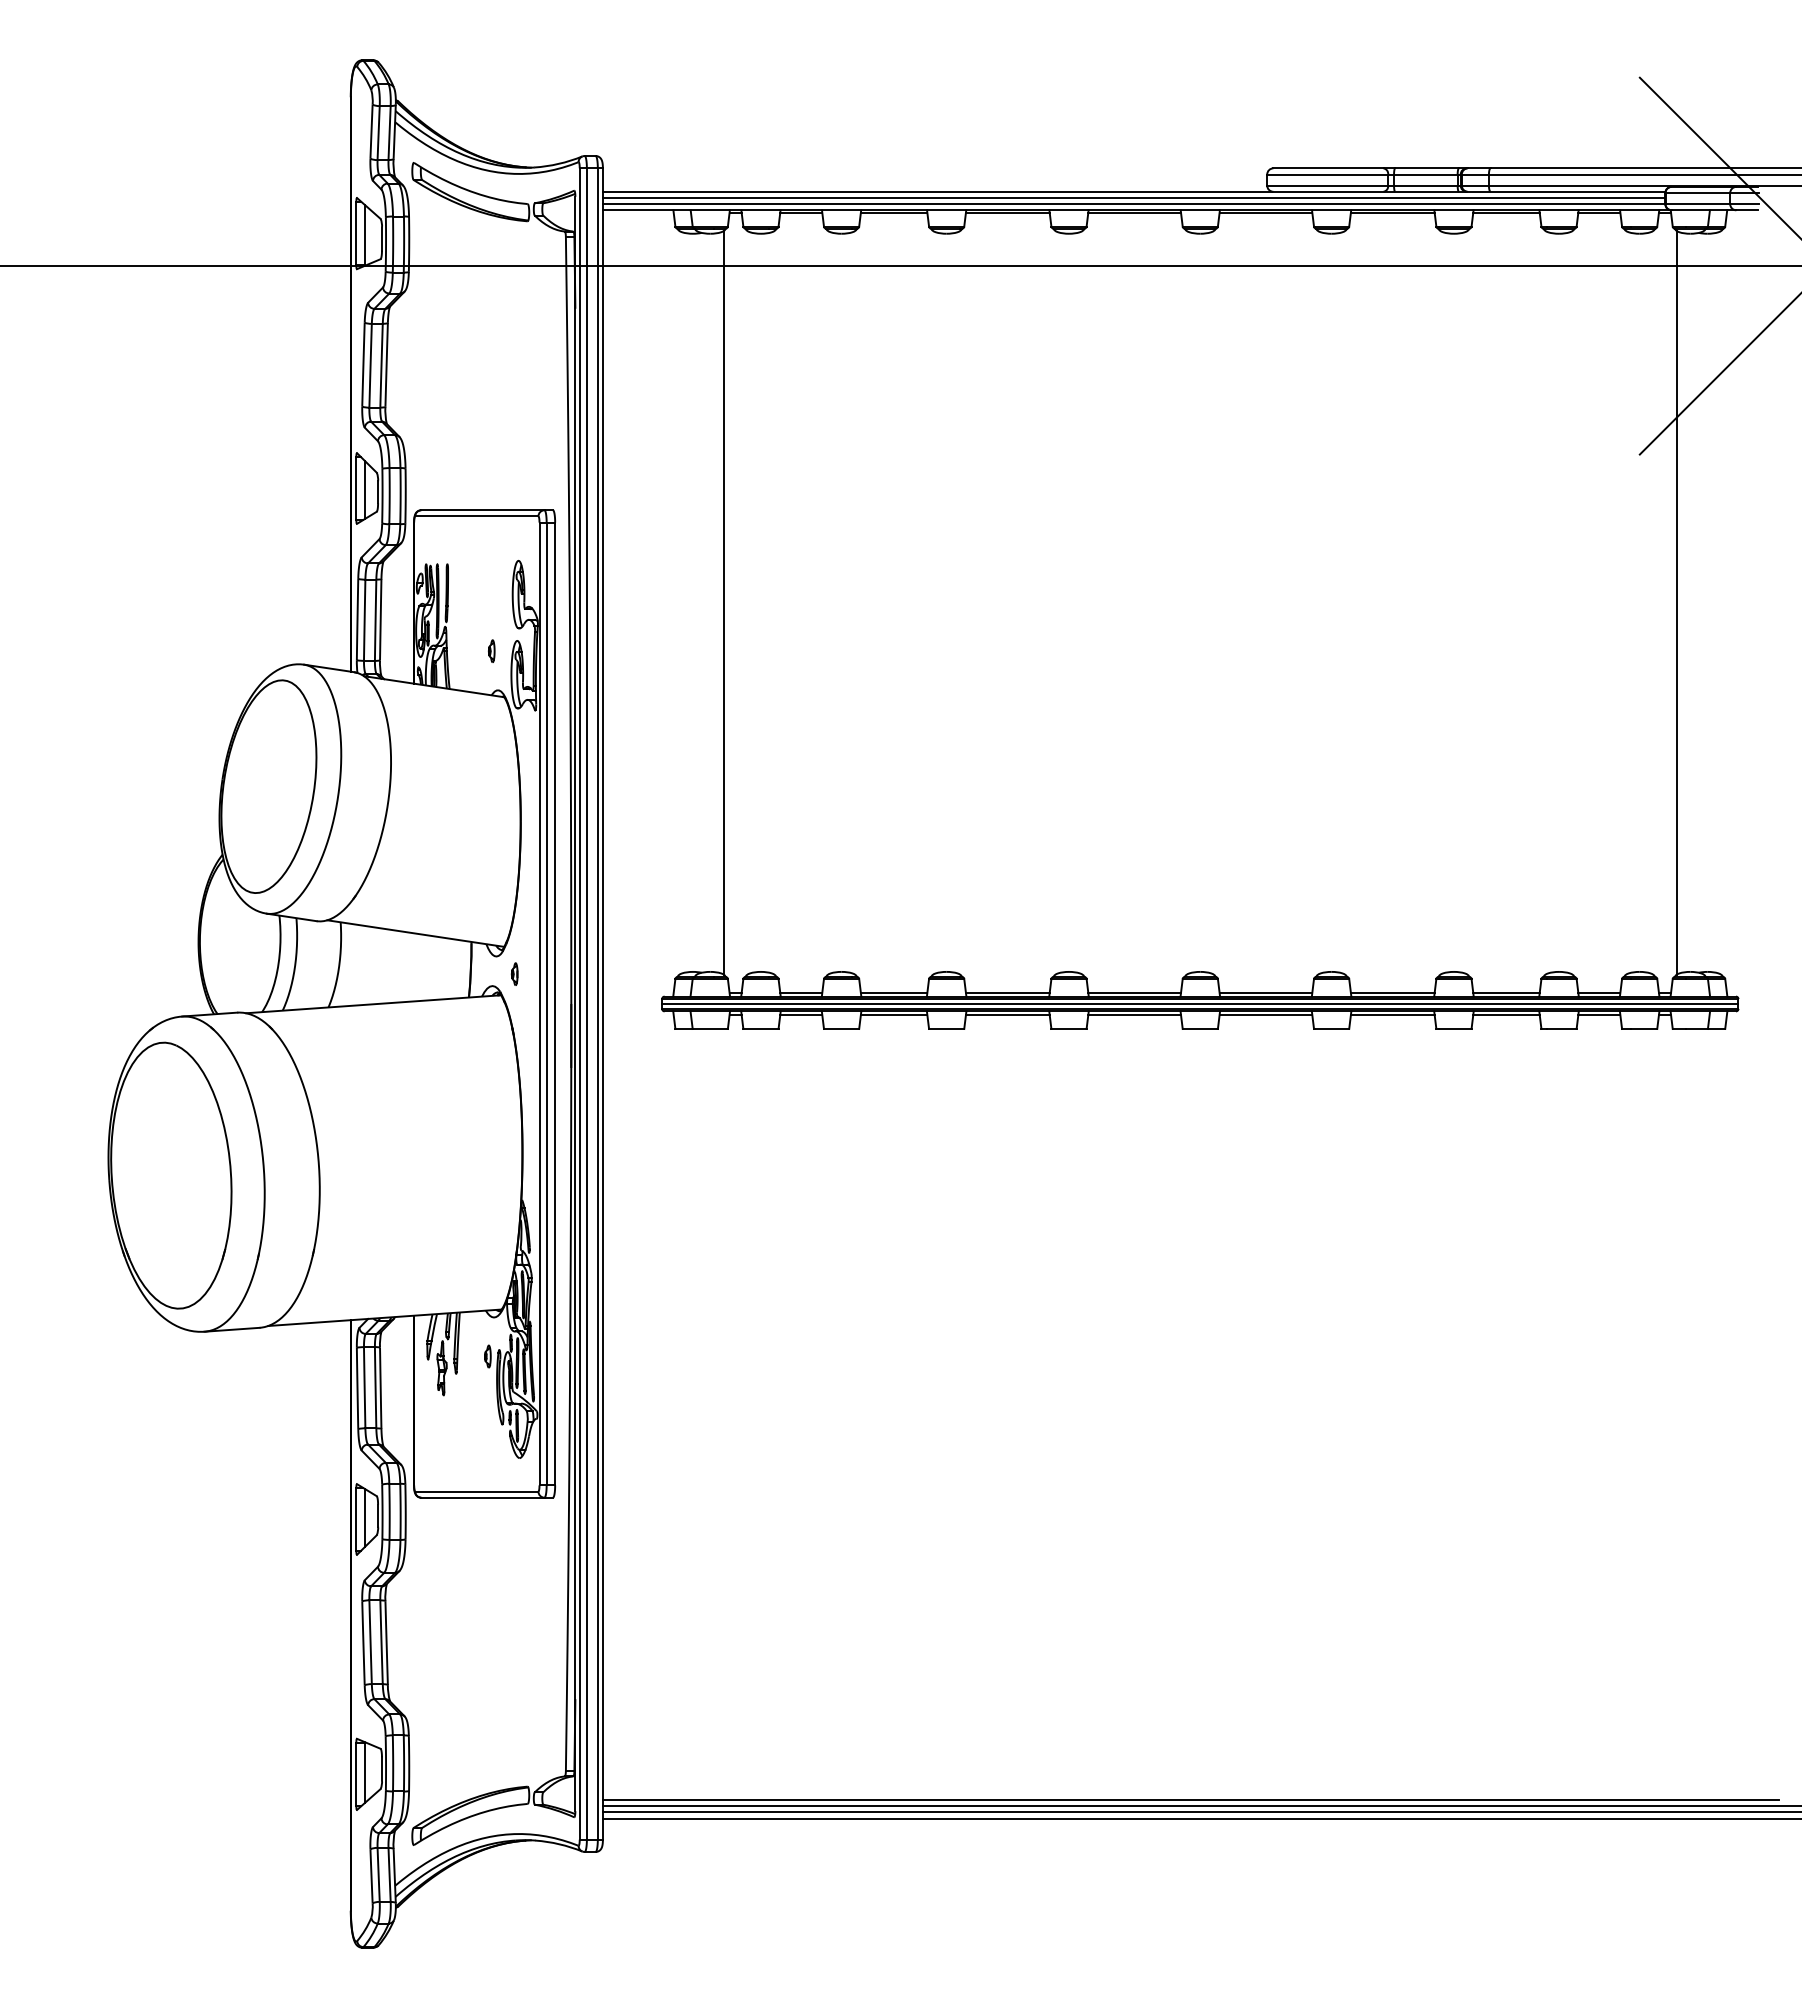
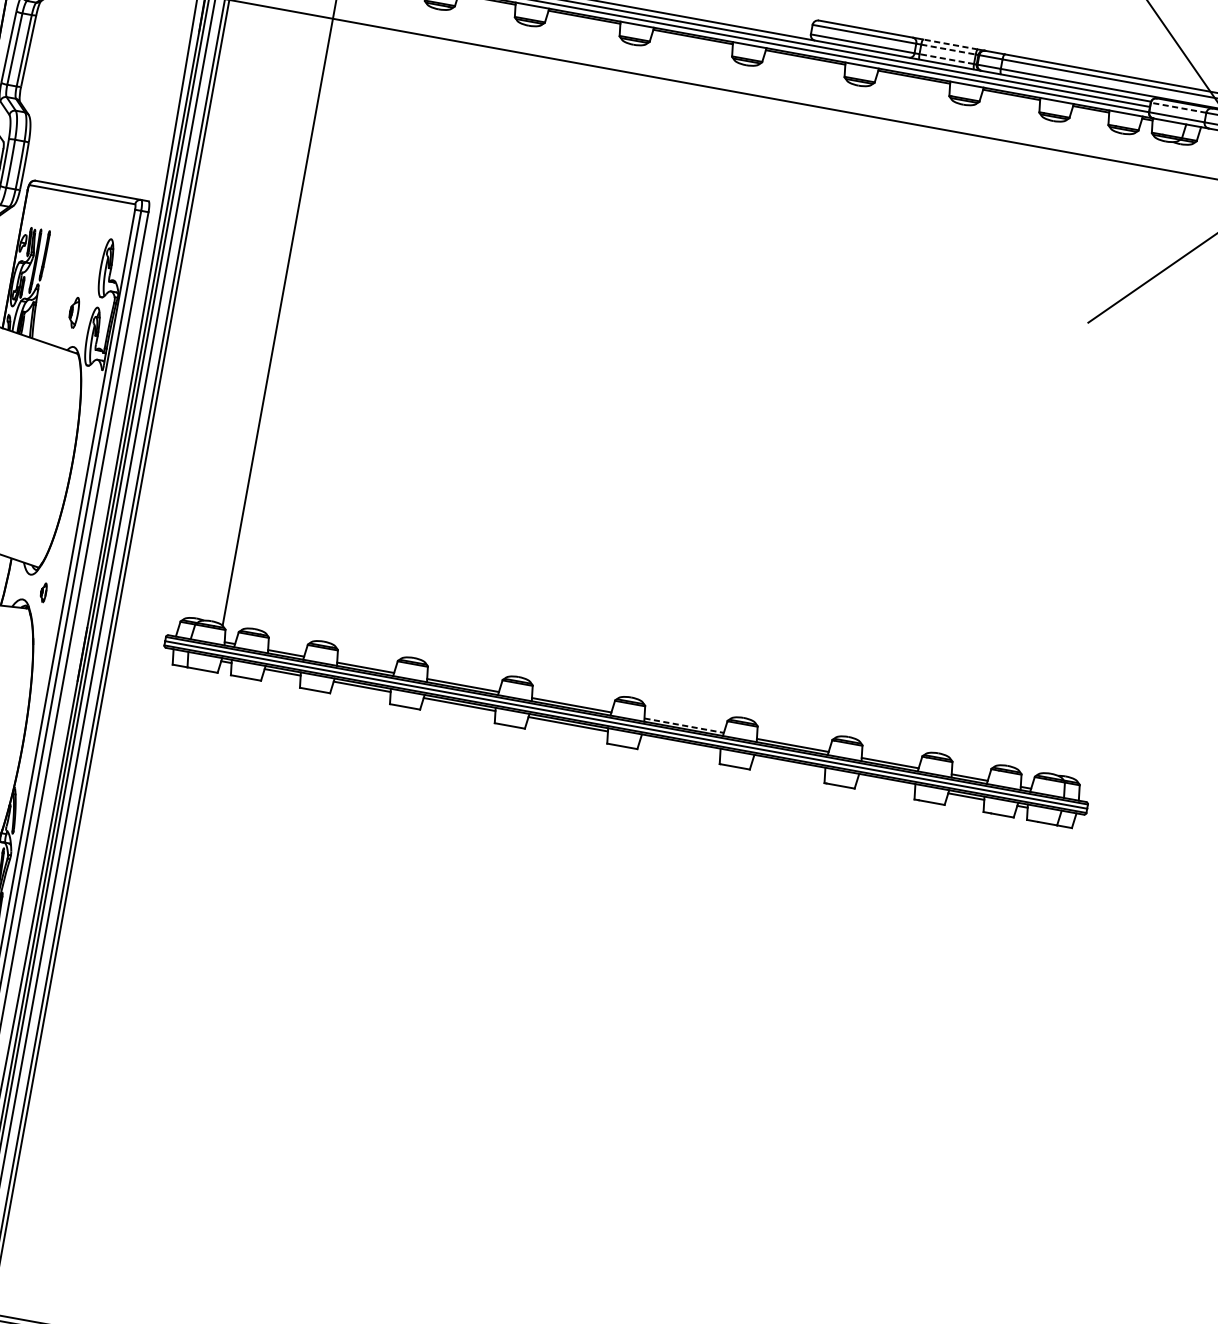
line: (1427, 168) -> (950, 44), solid -> dashed
line: (1425, 174) -> (948, 49), solid -> dashed
line: (1425, 185) -> (946, 58), solid -> dashed
line: (1697, 193) -> (1178, 108), solid -> dashed
line: (1676, 602) -> (1096, 455), removed
part: (491, 650) -> (74, 311), size x1.6
line: (1266, 992) -> (684, 725), solid -> dashed
line: (1265, 1015) -> (680, 744), removed
line: (1392, 1015) -> (789, 764), removed
line: (1506, 1015) -> (886, 782), removed

